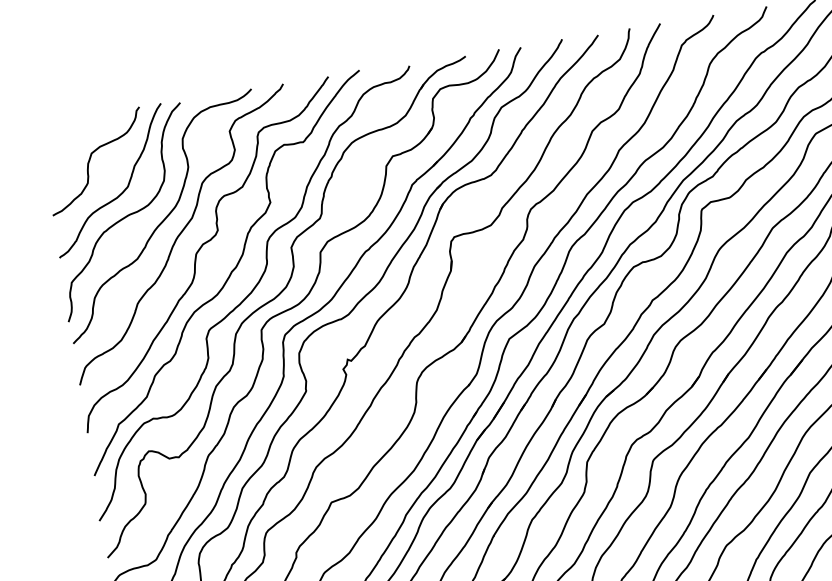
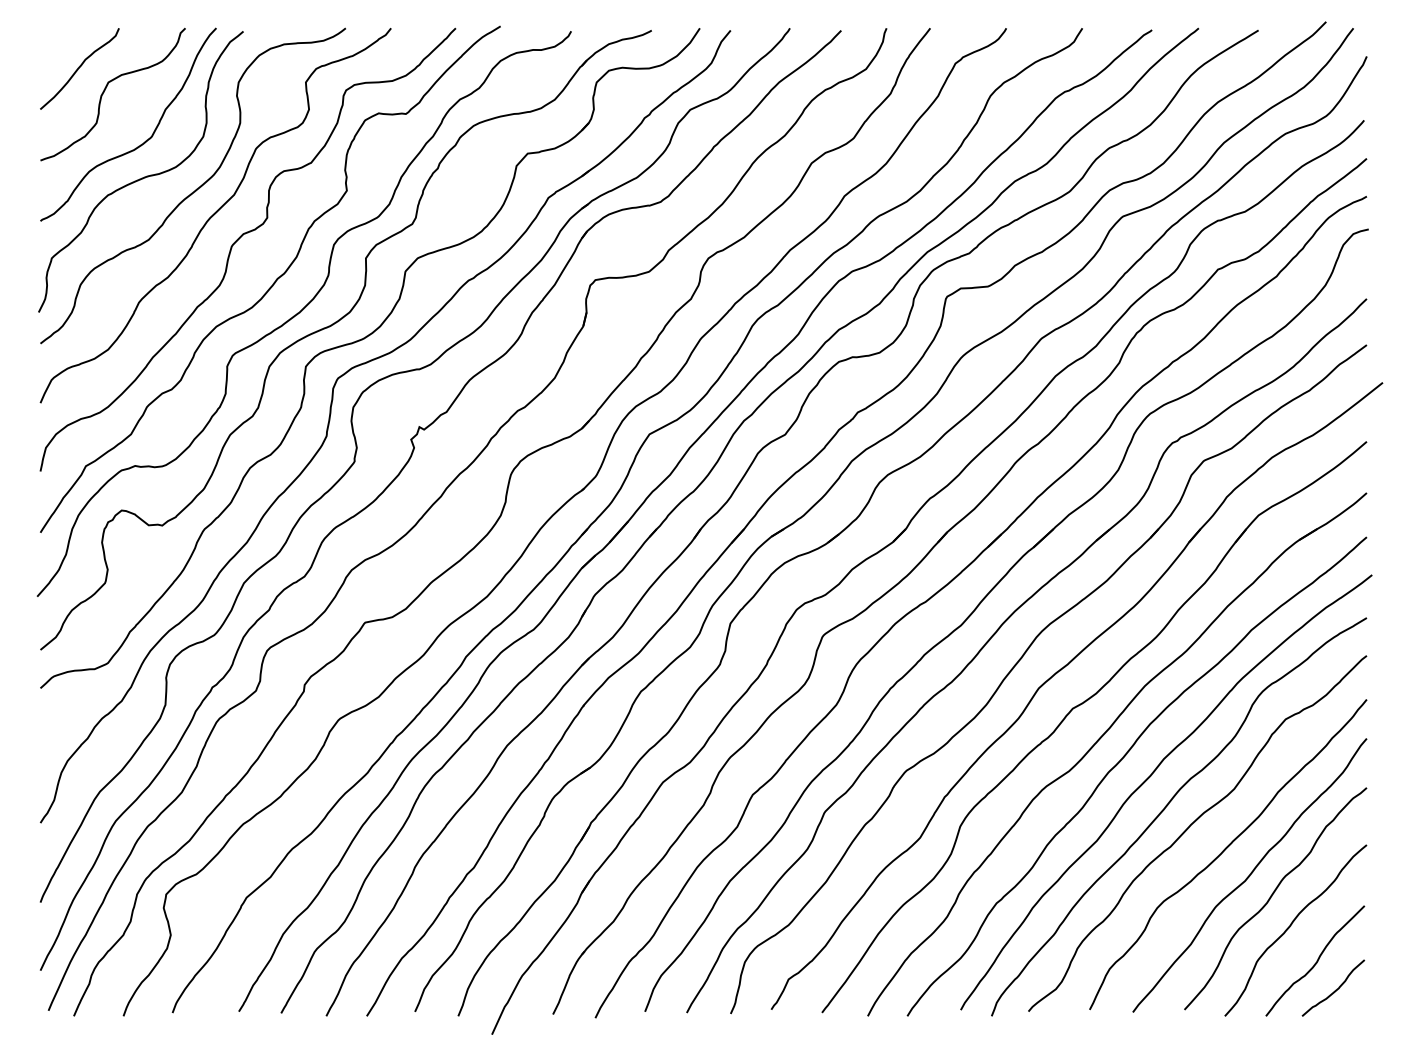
curve: (69, 146) -> (79, 68), added

